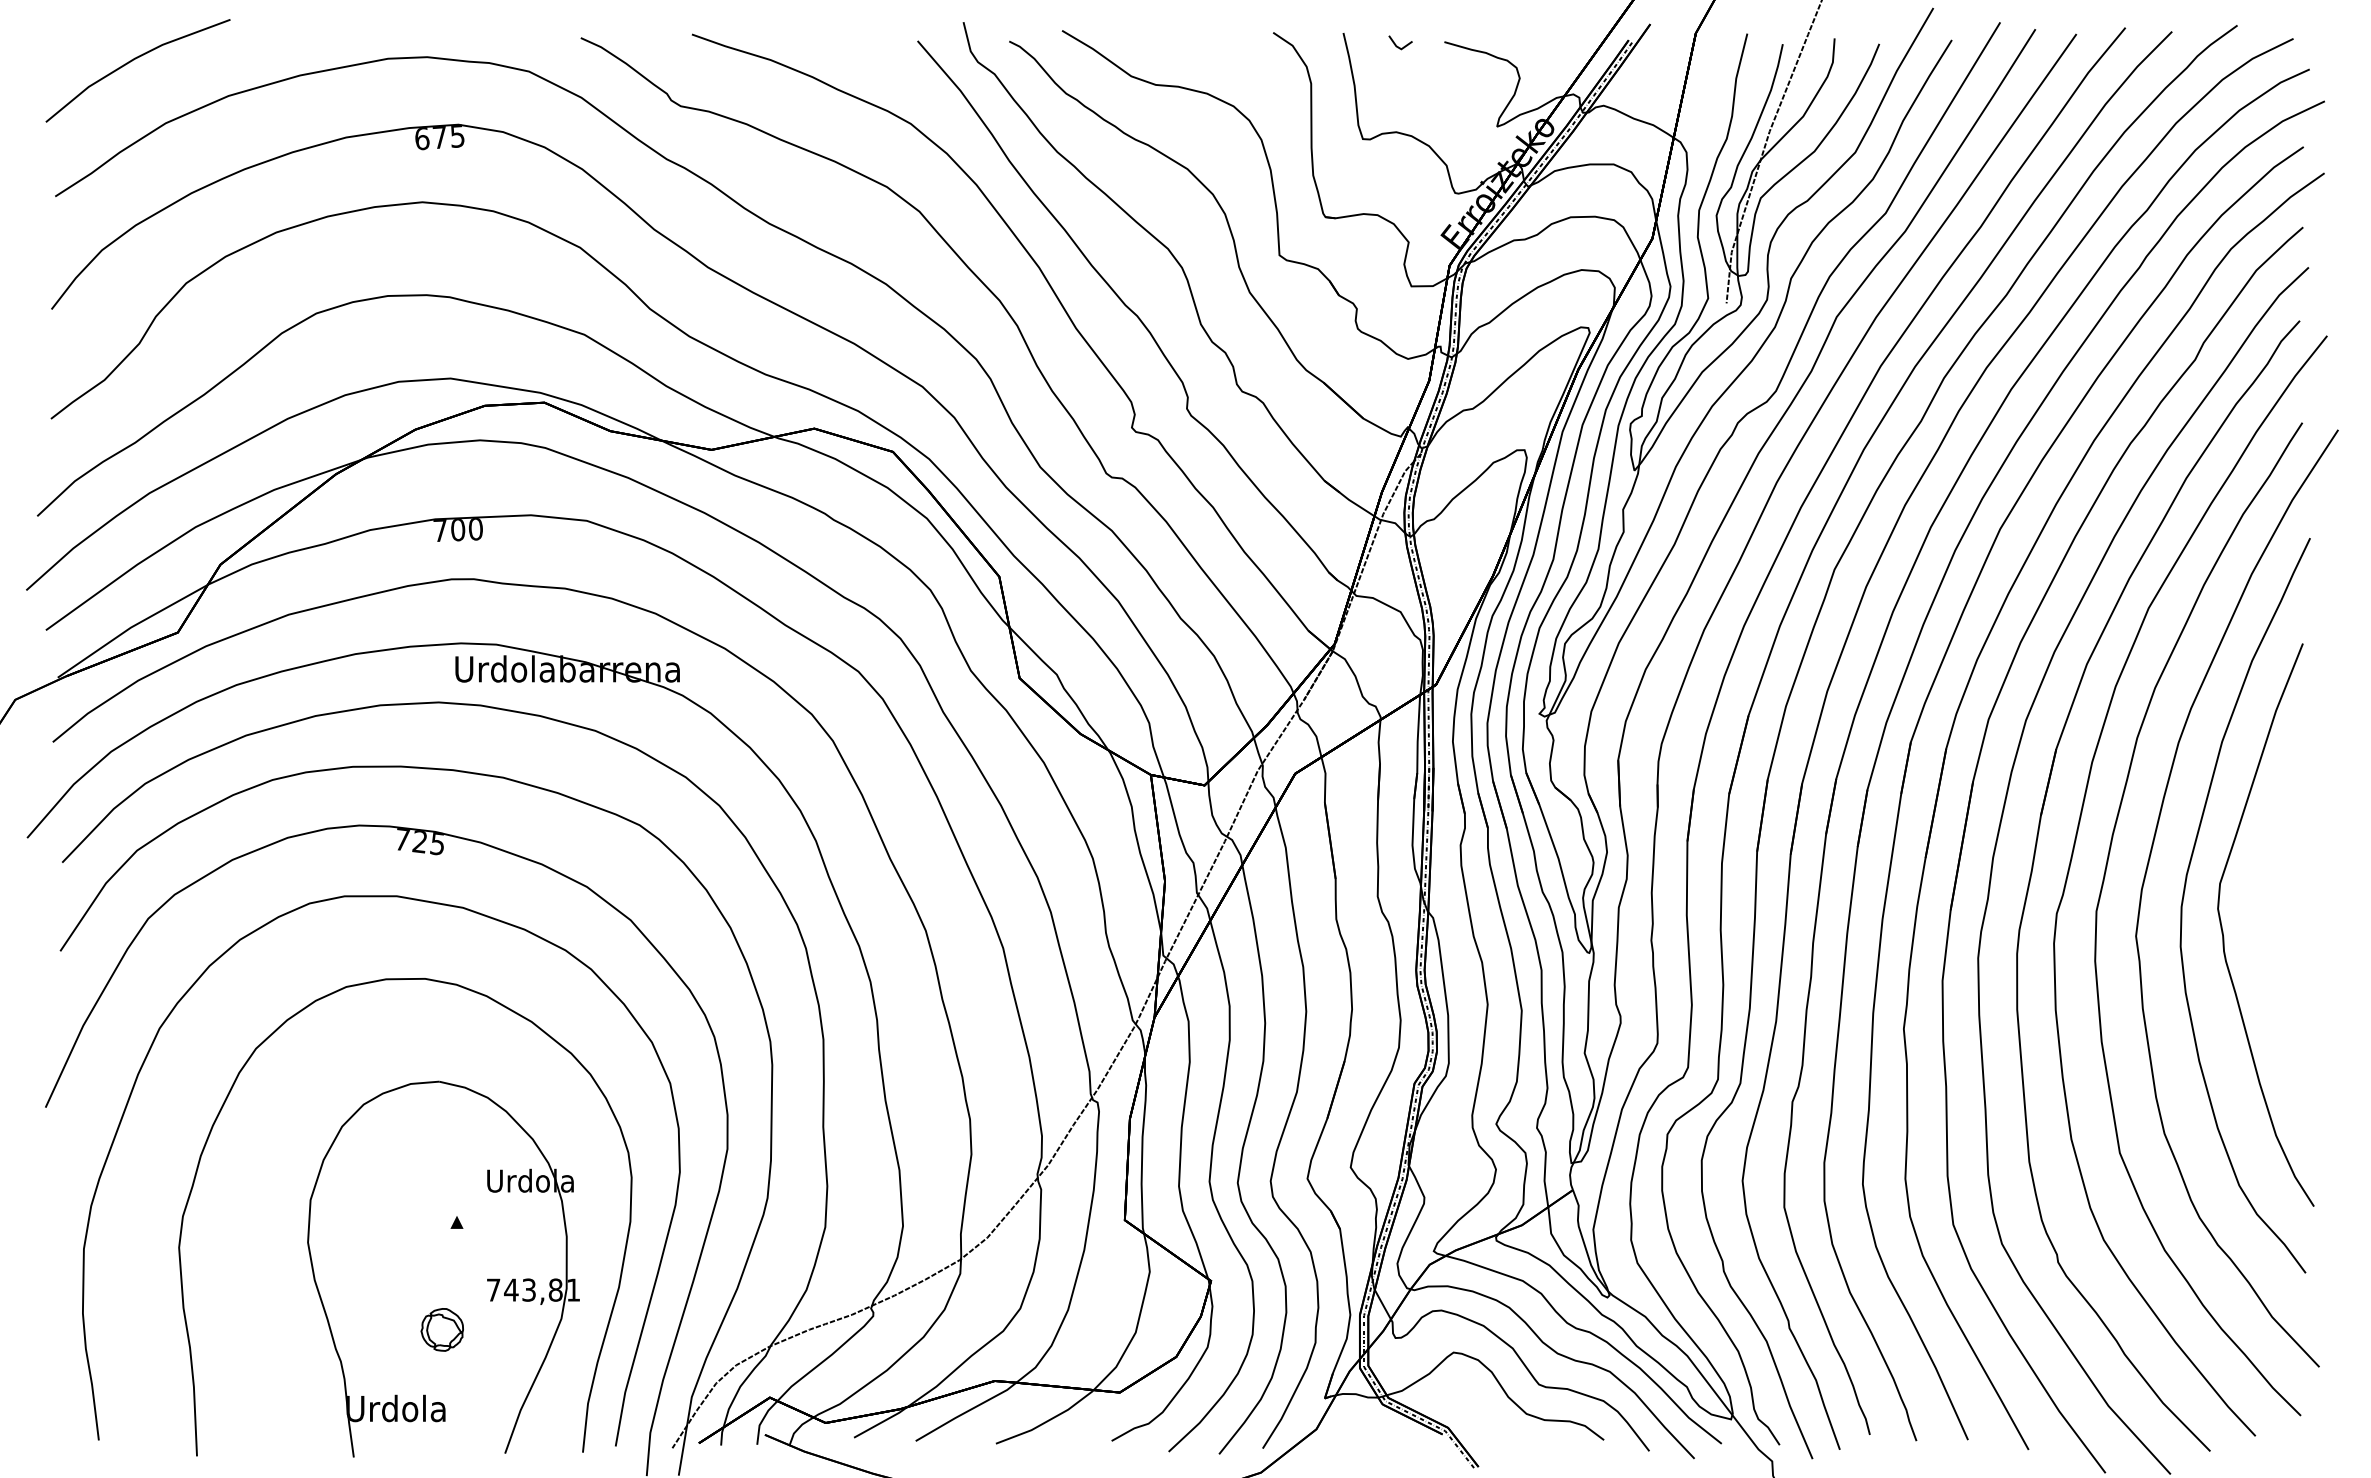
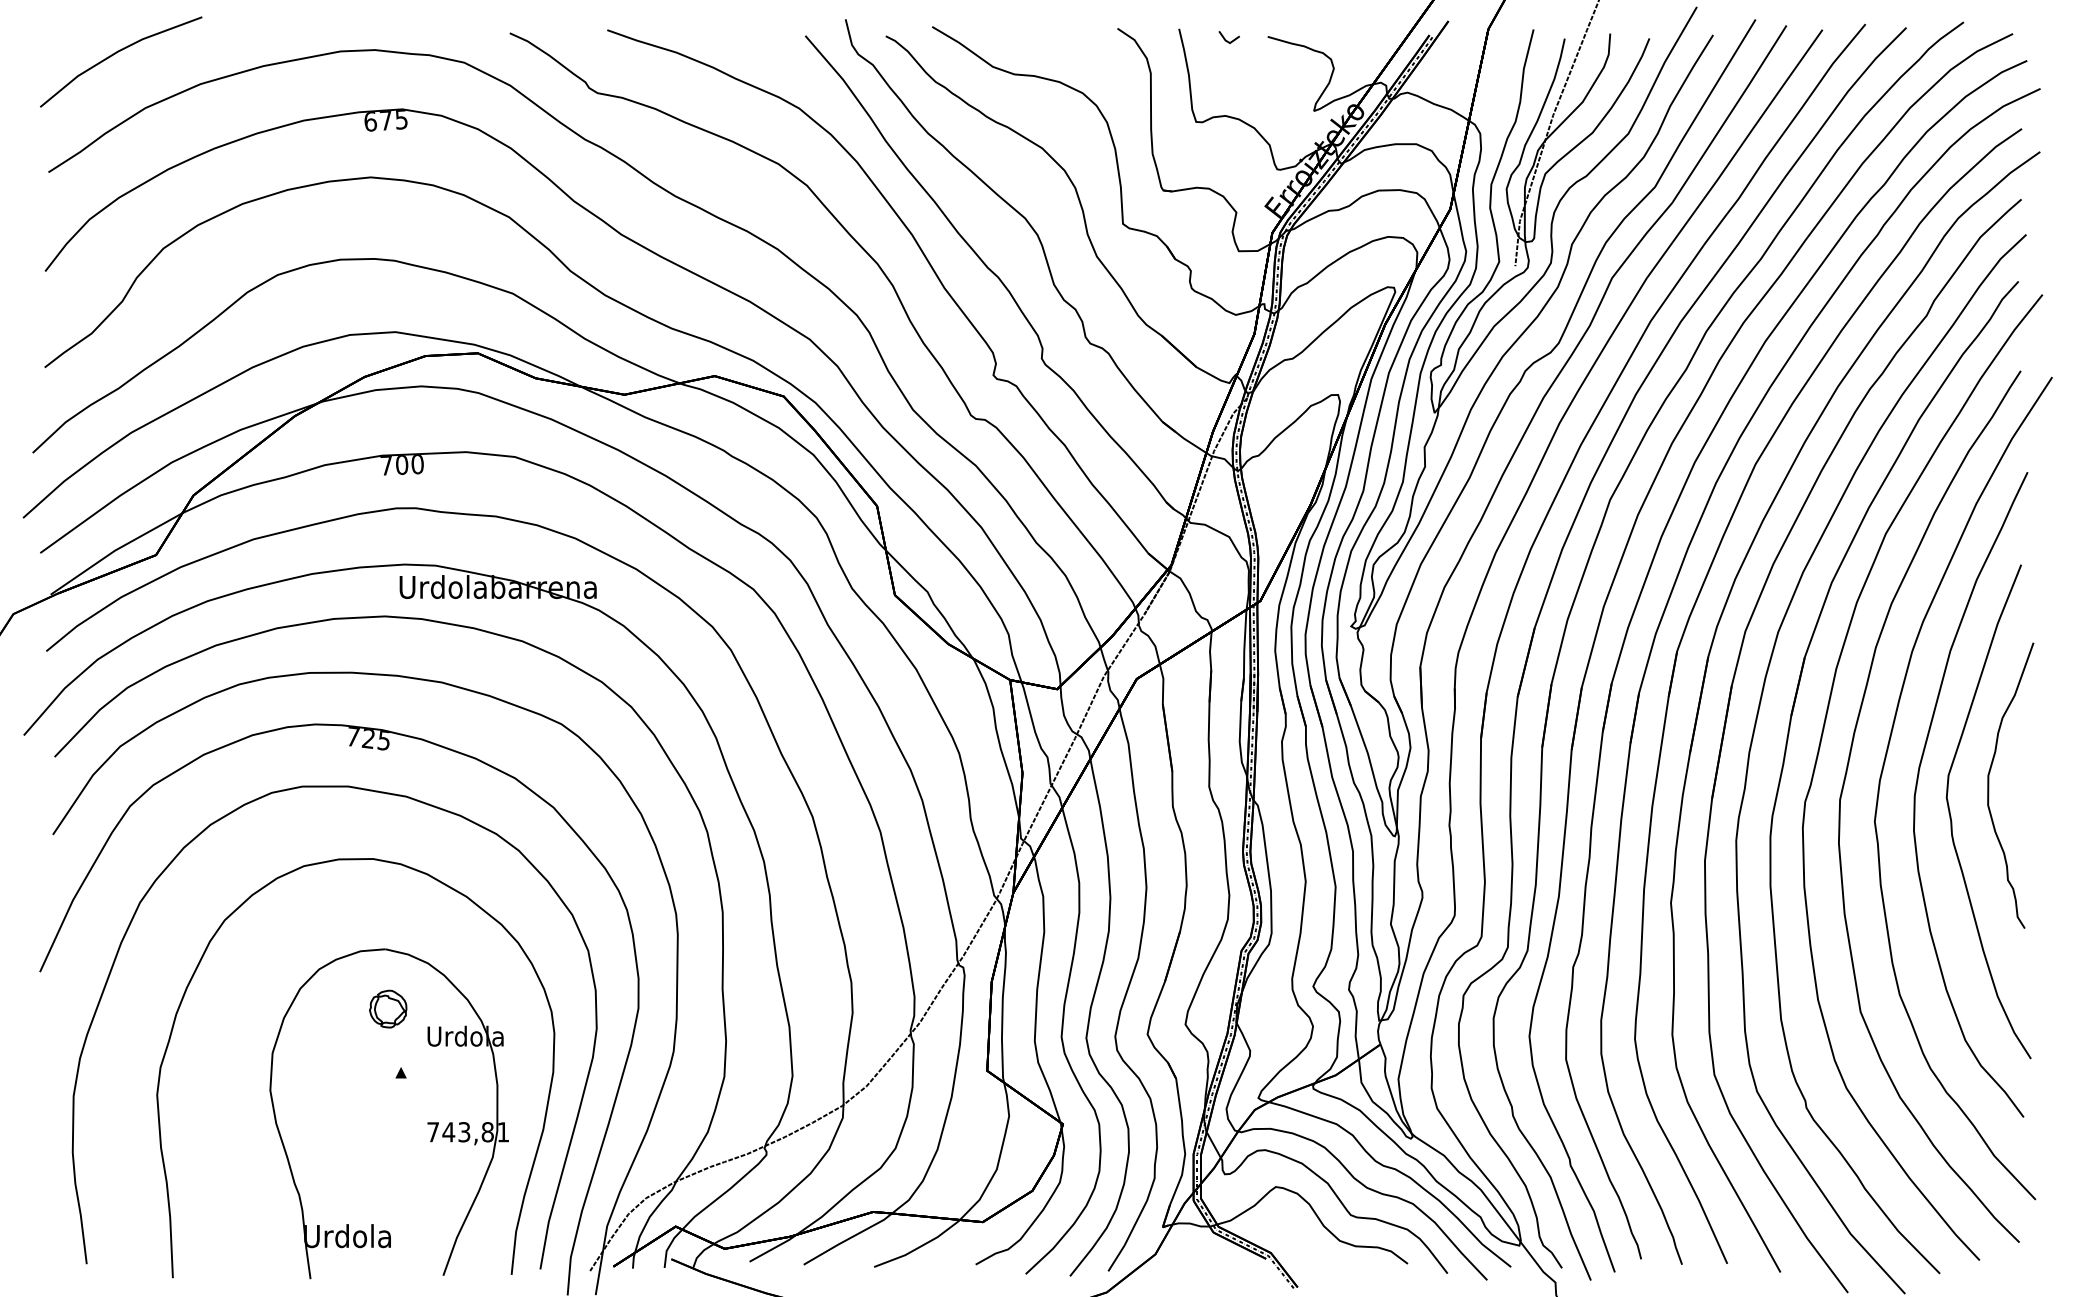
curve: (2266, 895) -> (1989, 785), added
part: (441, 1329) -> (387, 1008), moved

